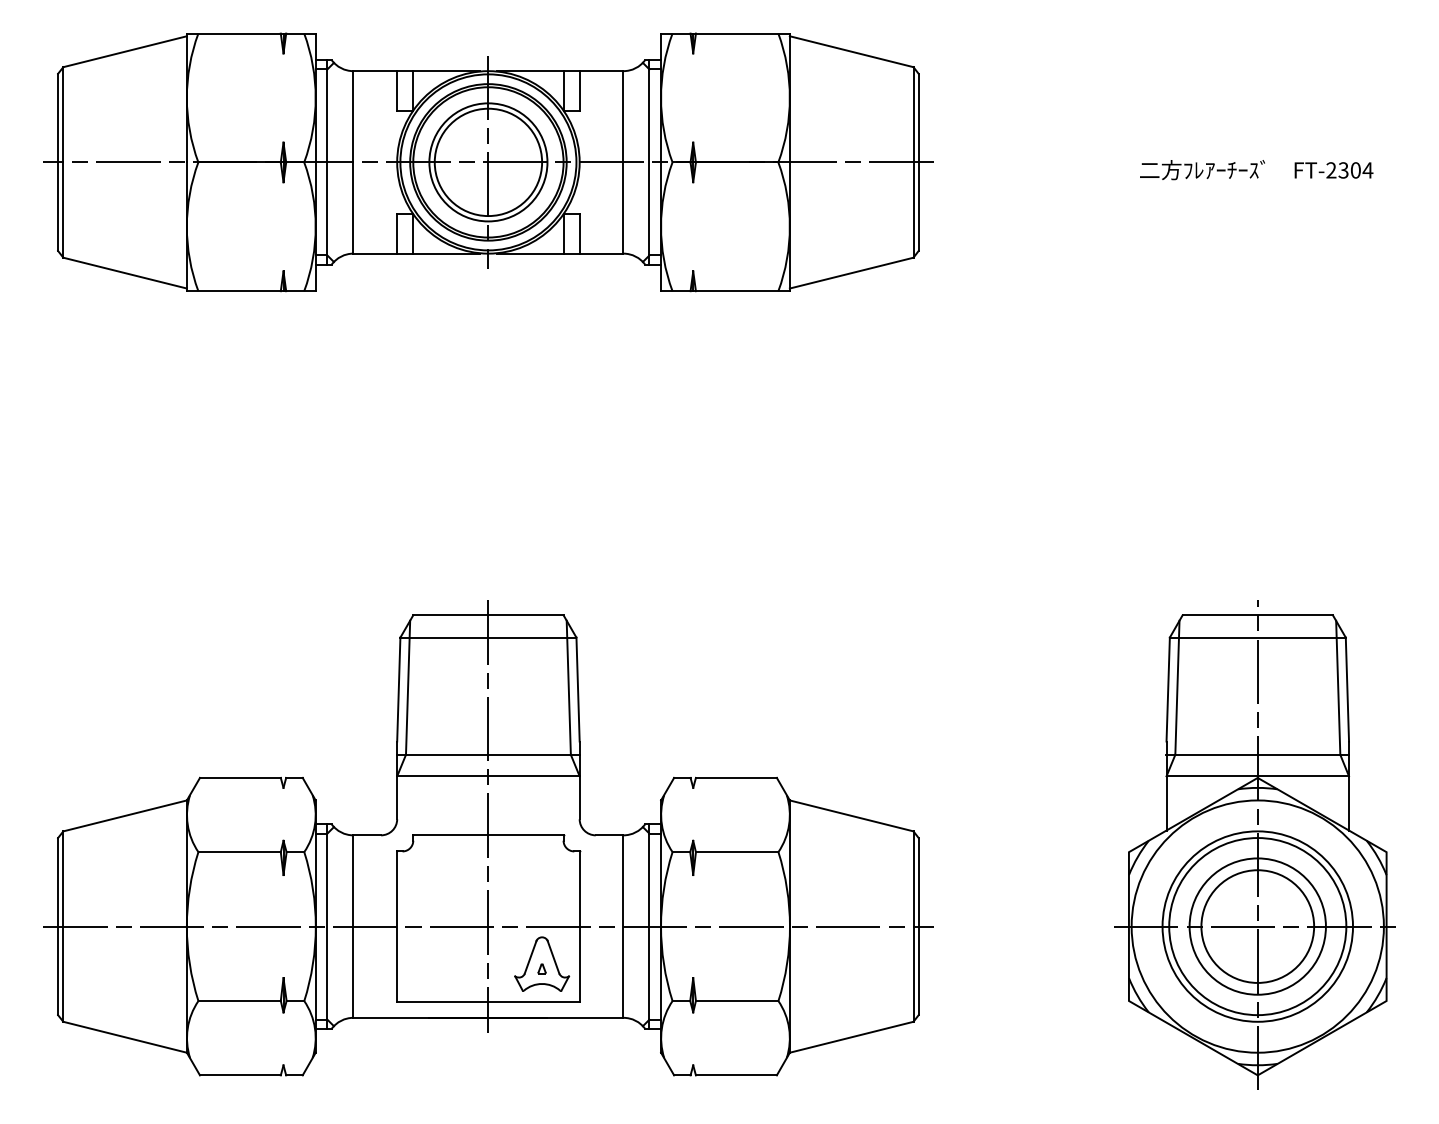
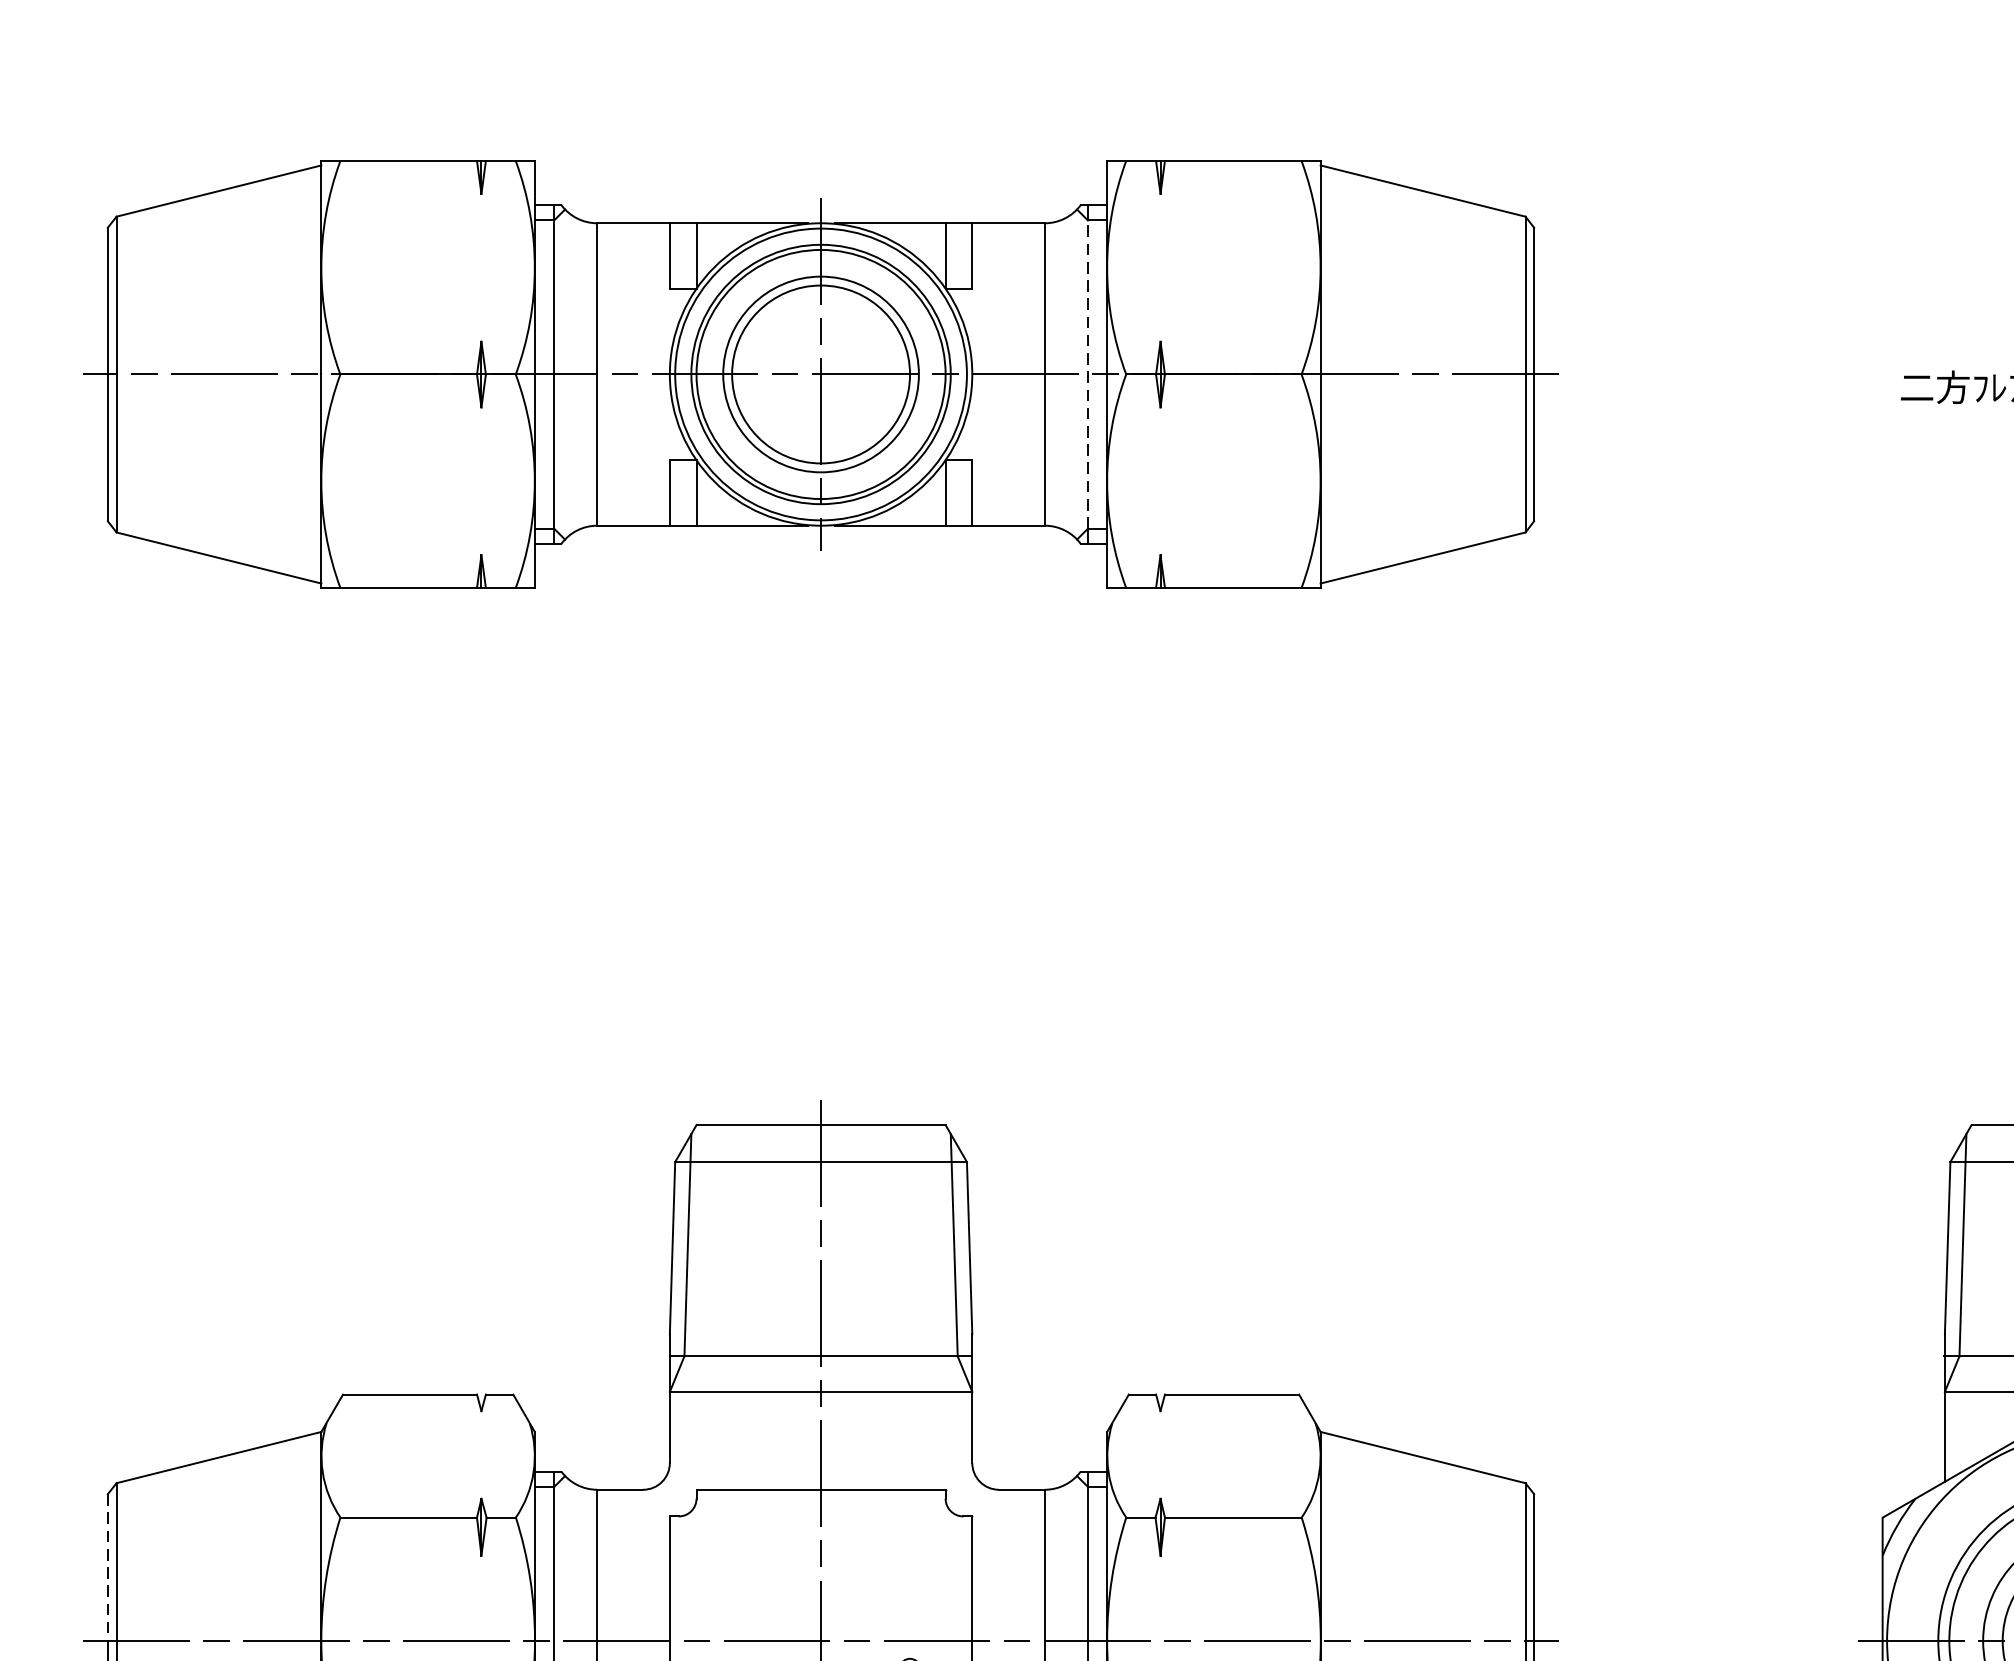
line: (649, 161) -> (1088, 373), solid -> dashed
line: (58, 882) -> (108, 1567), solid -> dashed

